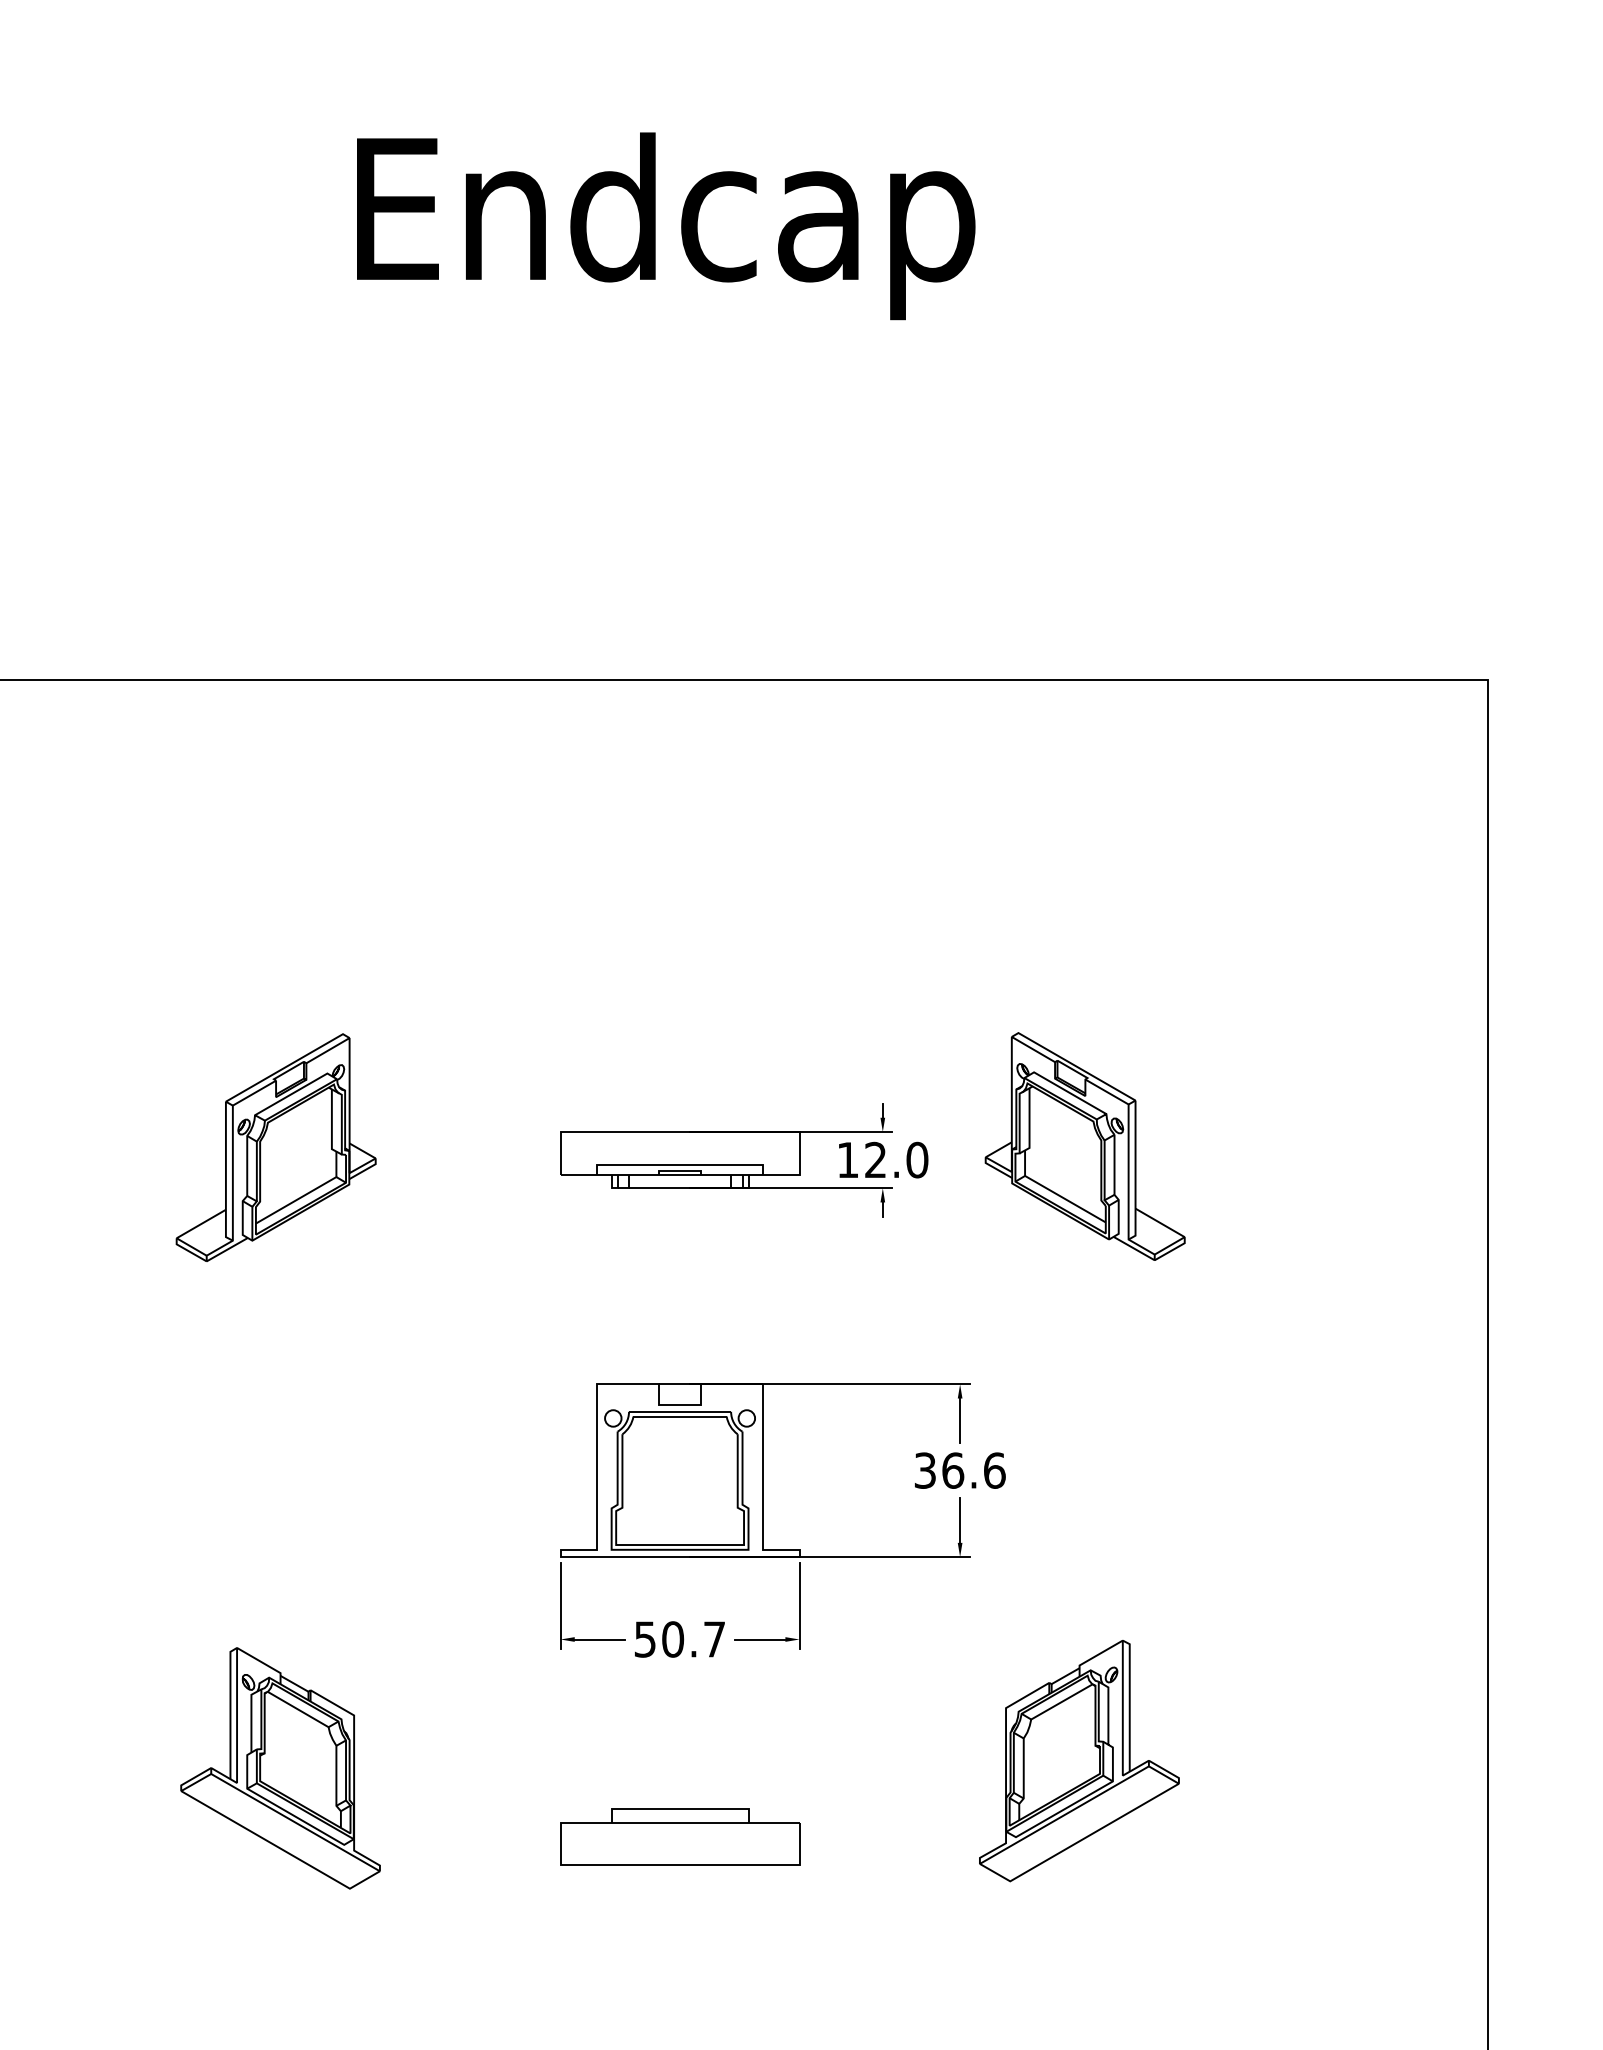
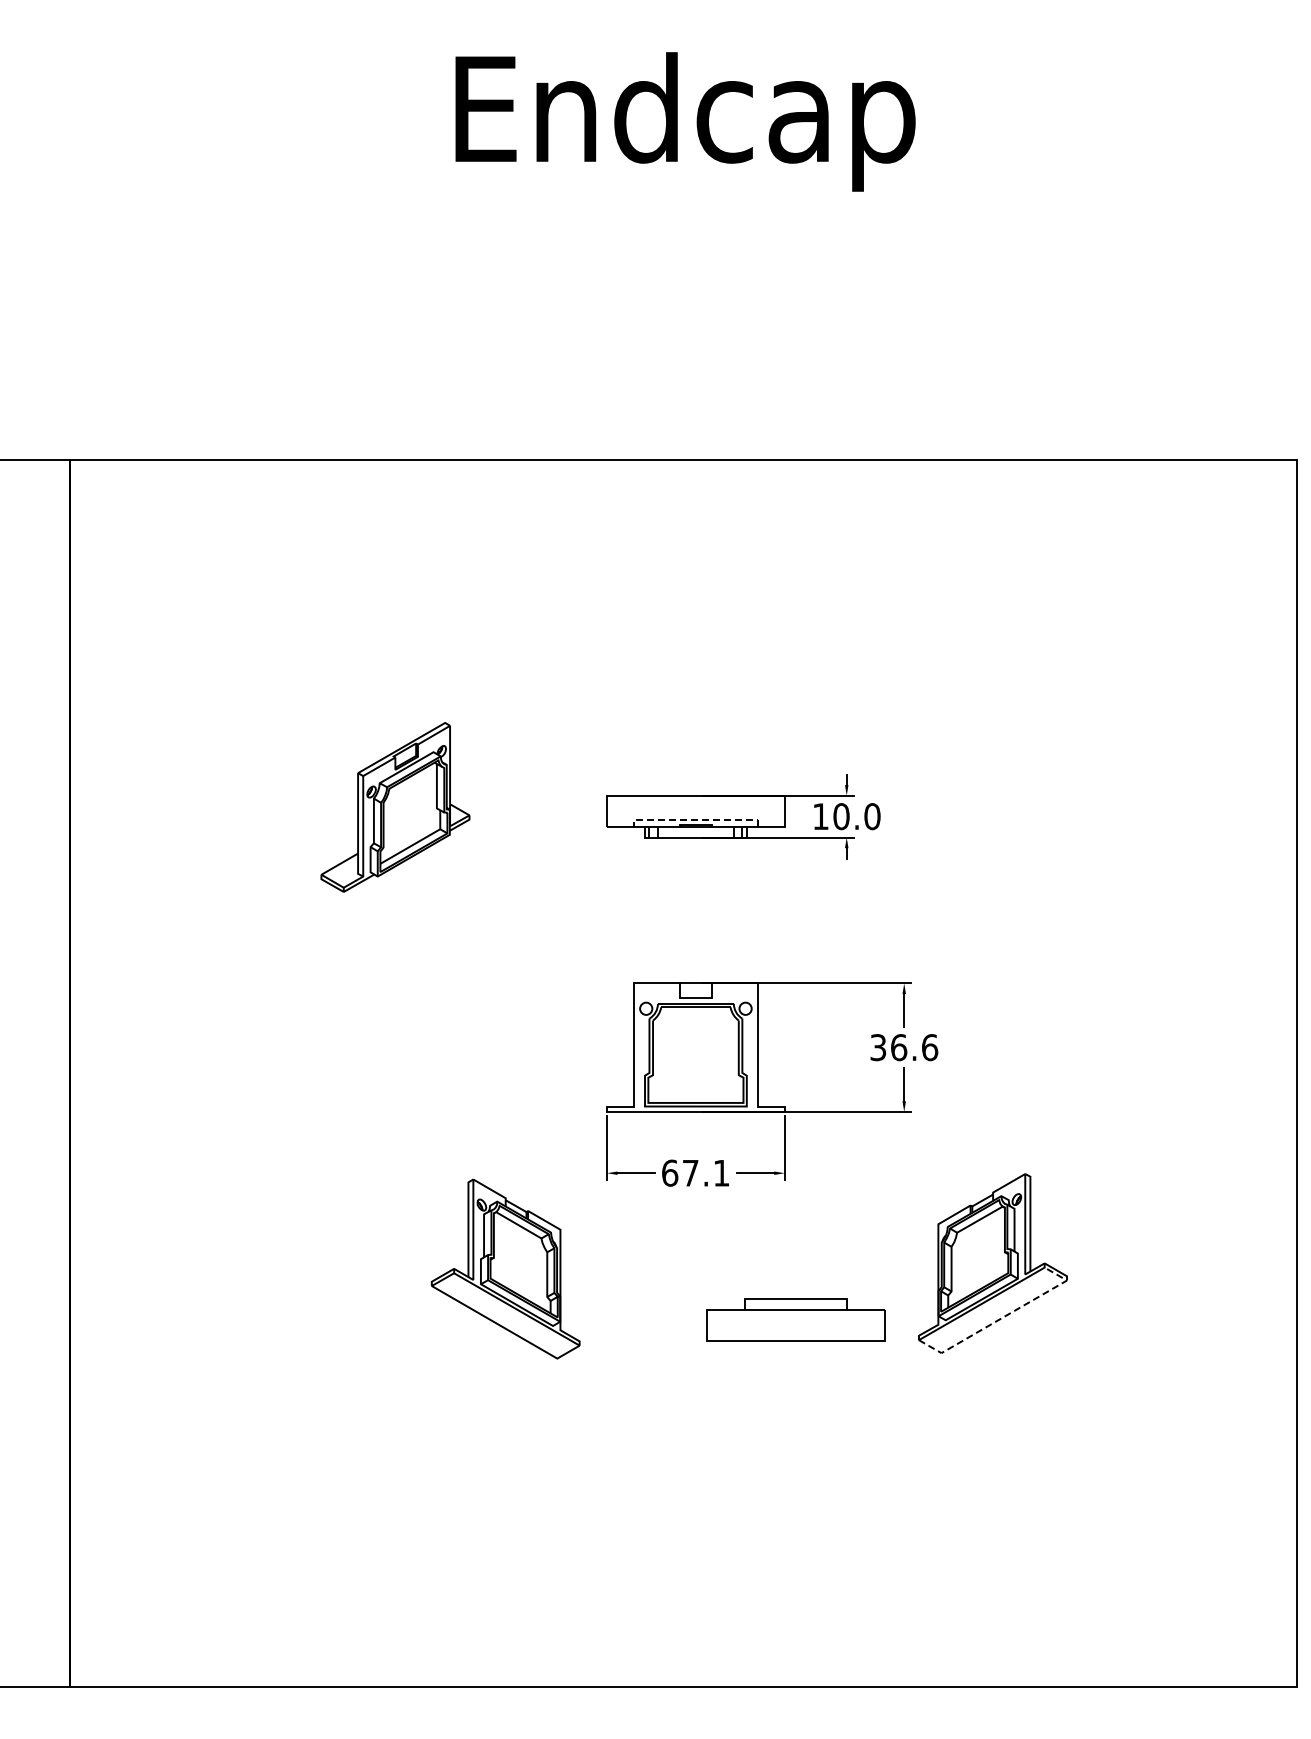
part: (1085, 1146) -> (997, 806), removed
text: (875, 1159) -> (841, 816), 12.0 -> 10.0
line: (679, 1165) -> (695, 820), solid -> dashed
text: (679, 1638) -> (695, 1172), 50.7 -> 67.1
part: (280, 1767) -> (505, 1268), moved
line: (1093, 1833) -> (1003, 1317), solid -> dashed
part: (679, 1836) -> (795, 1319), moved

